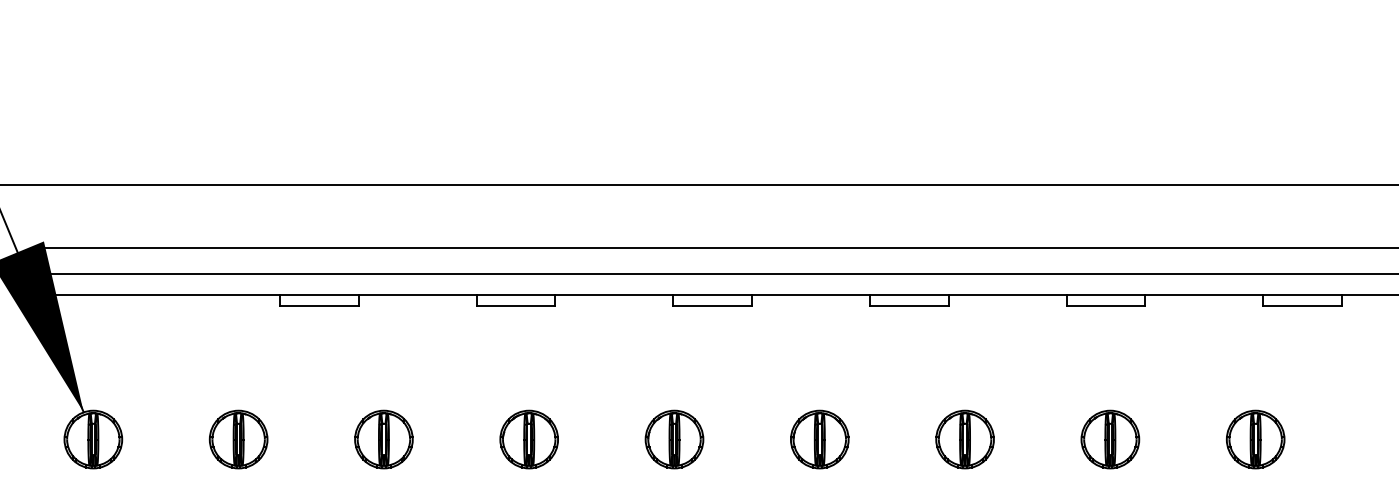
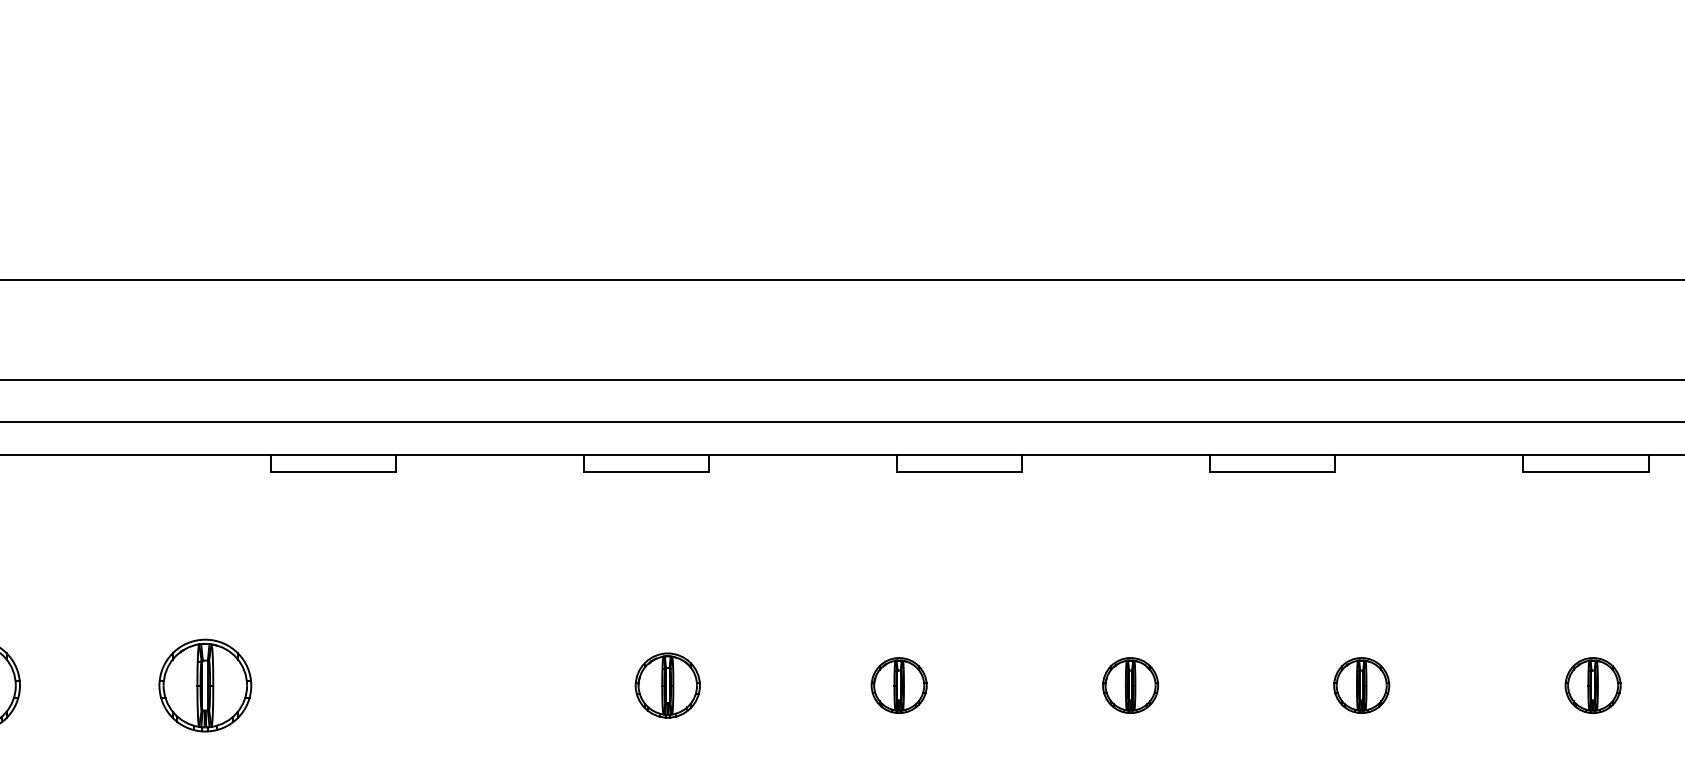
part: (383, 439) -> (435, 685), removed
part: (528, 439) -> (666, 685), size x0.7
part: (674, 439) -> (899, 685), size x0.6
part: (819, 439) -> (1130, 685), size x0.6
part: (964, 439) -> (1360, 685), size x0.6
part: (1110, 439) -> (1593, 685), size x0.6

